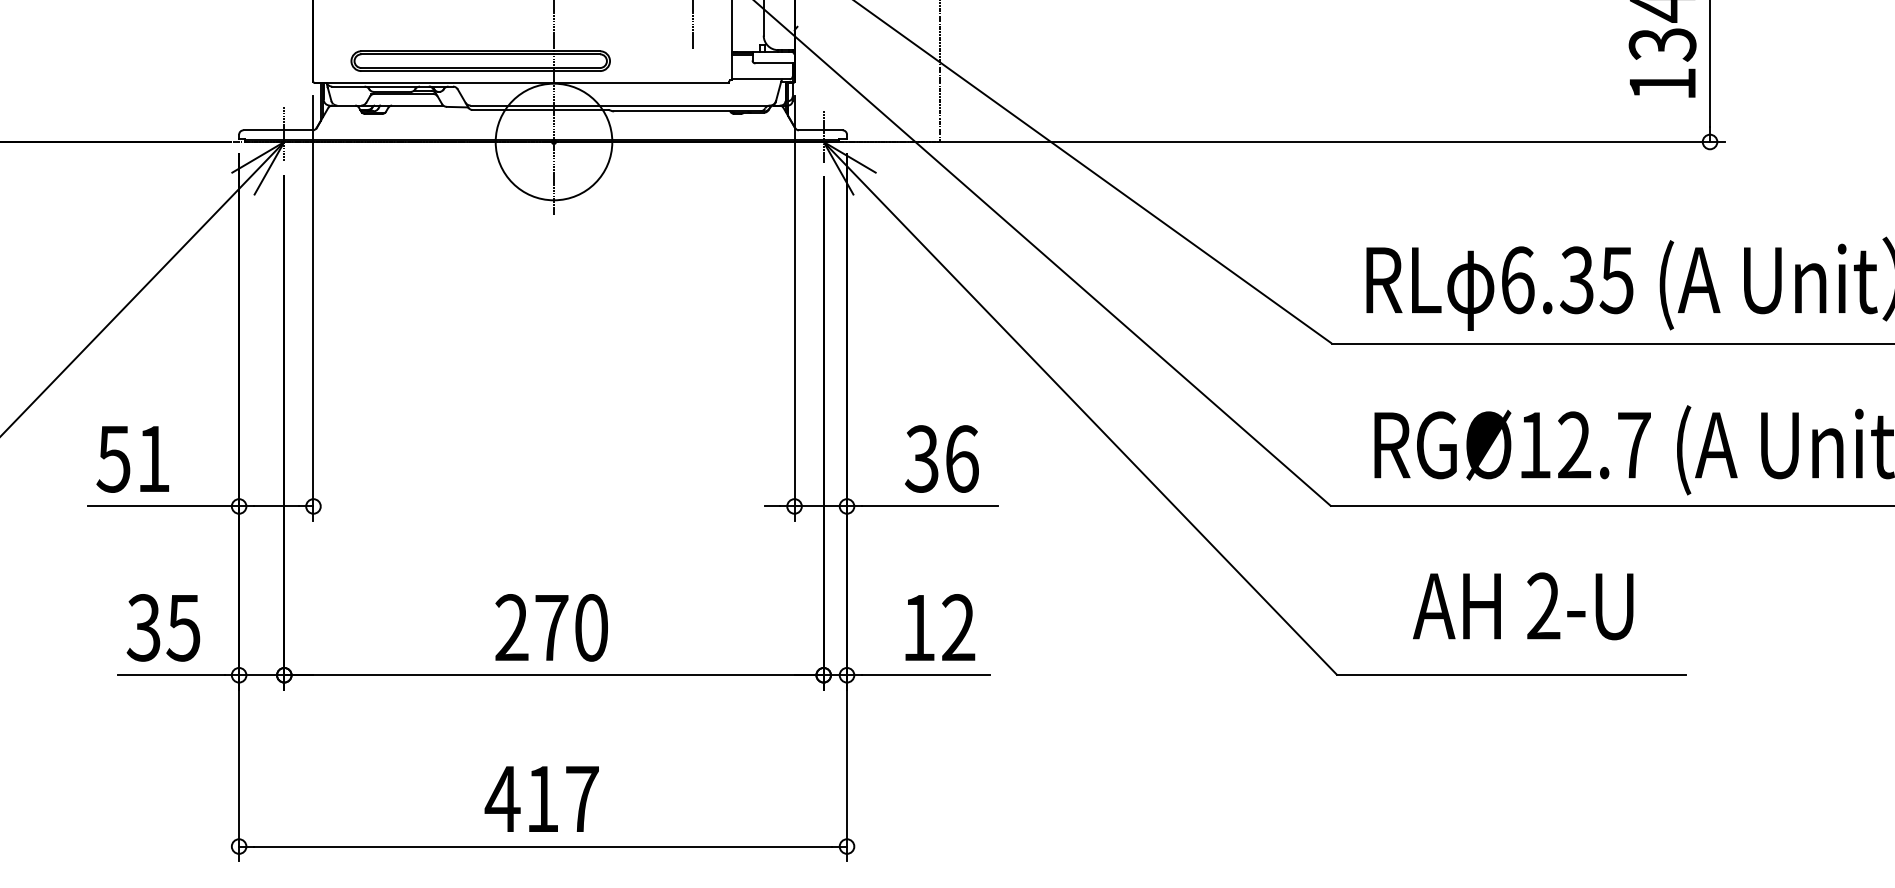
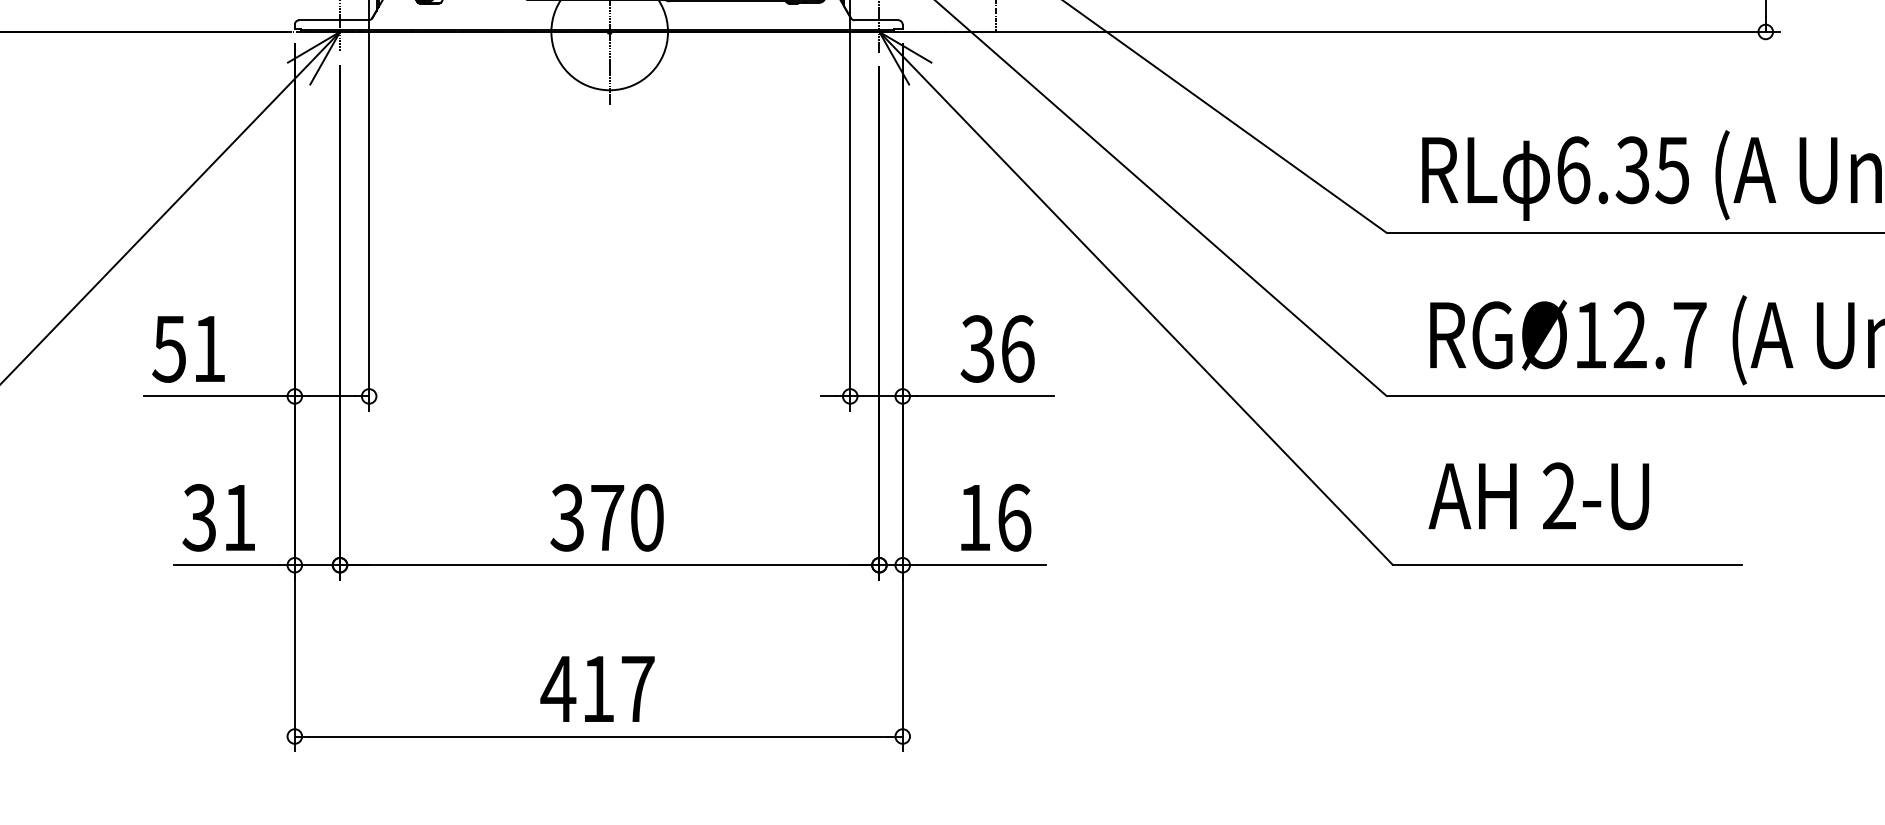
text: (1523, 606) -> (1539, 496), moved
text: (511, 627) -> (567, 517), 270 -> 370
text: (958, 627) -> (1014, 517), 12 -> 16
text: (183, 628) -> (239, 518), 35 -> 31

